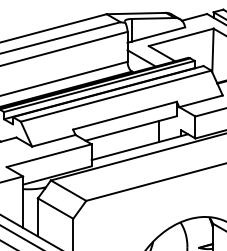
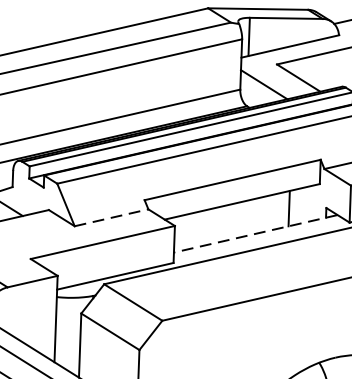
line: (54, 140) -> (112, 217), solid -> dashed
line: (139, 147) -> (255, 234), solid -> dashed

